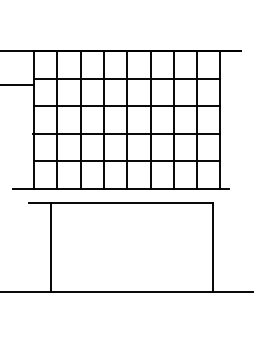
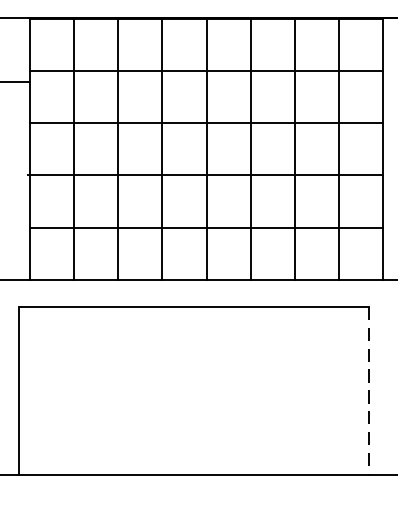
line: (50, 247) -> (19, 390), moved
line: (212, 248) -> (368, 392), solid -> dashed

